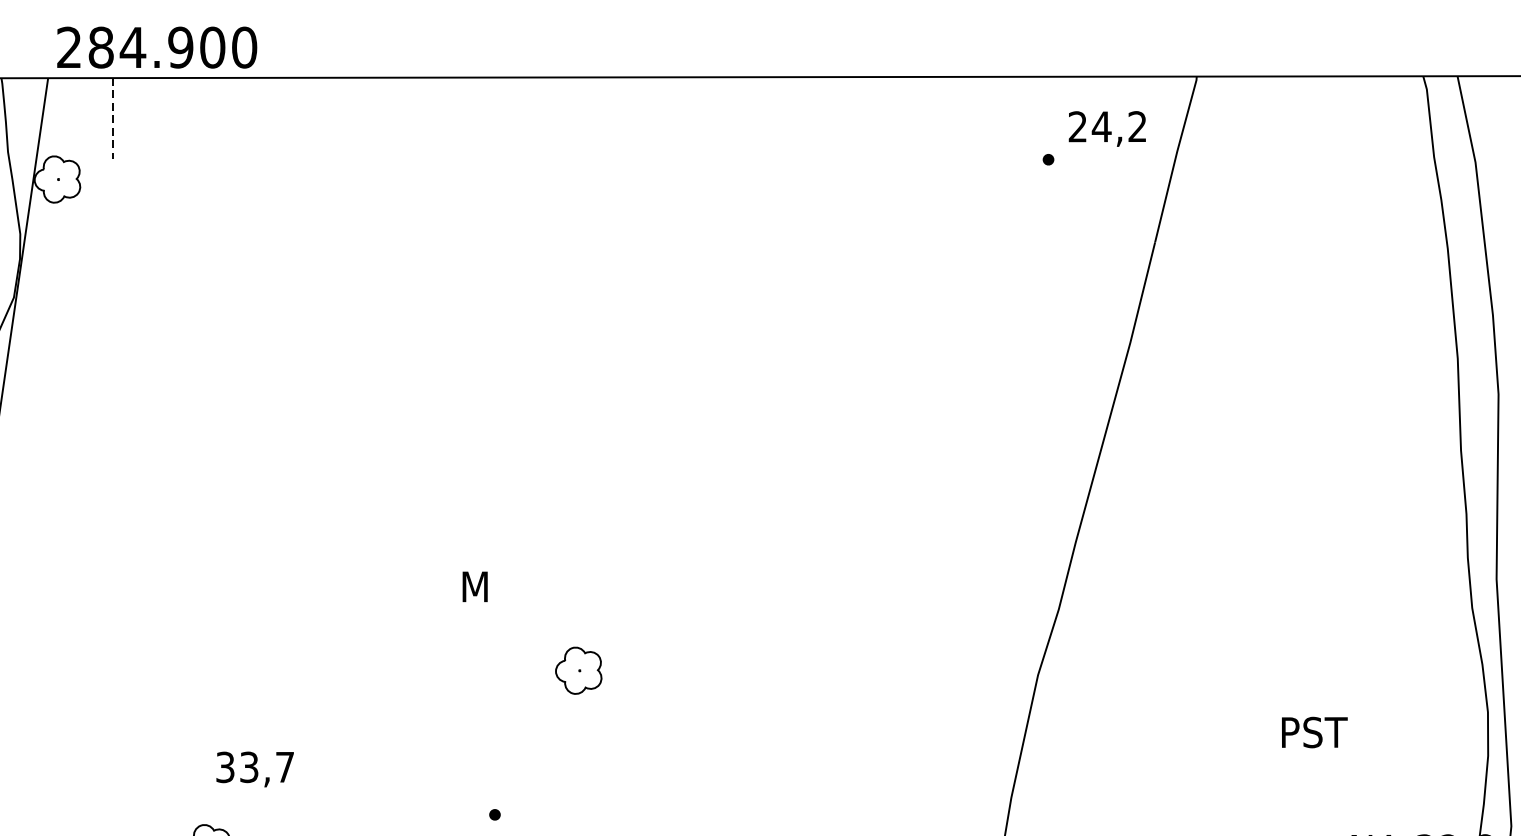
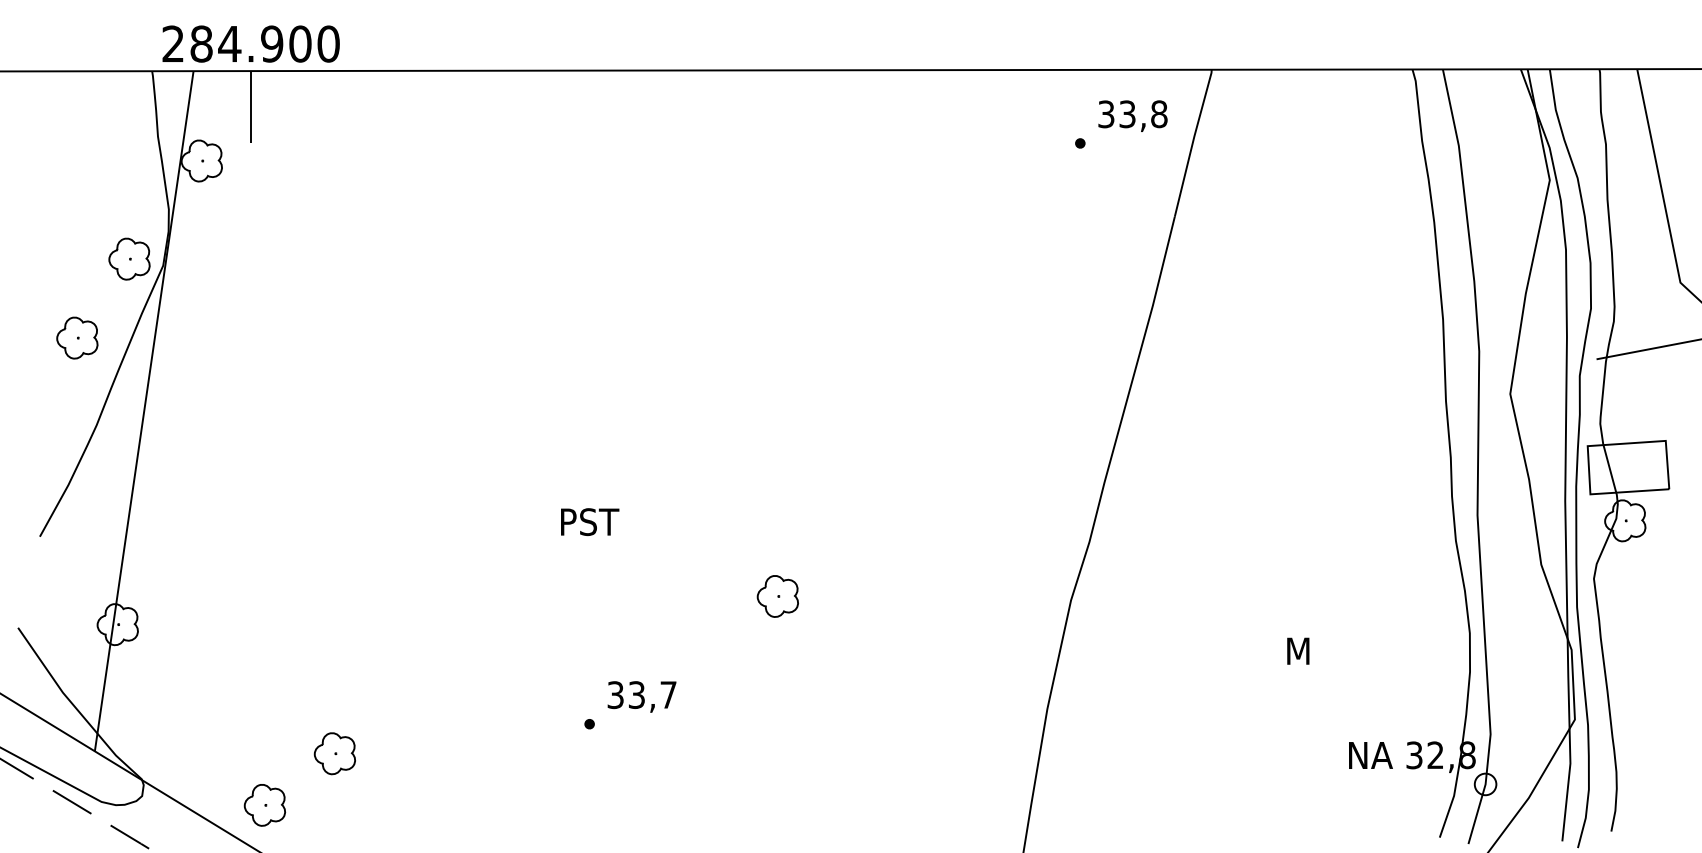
text: (156, 46) -> (250, 43), moved
line: (113, 119) -> (251, 107), dashed -> solid
text: (1107, 127) -> (1132, 114), 24,2 -> 33,8
text: (497, 587) -> (591, 522), M -> PST
part: (578, 670) -> (777, 596), moved
text: (1316, 732) -> (1317, 651), PST -> M
text: (254, 768) -> (641, 696), moved

